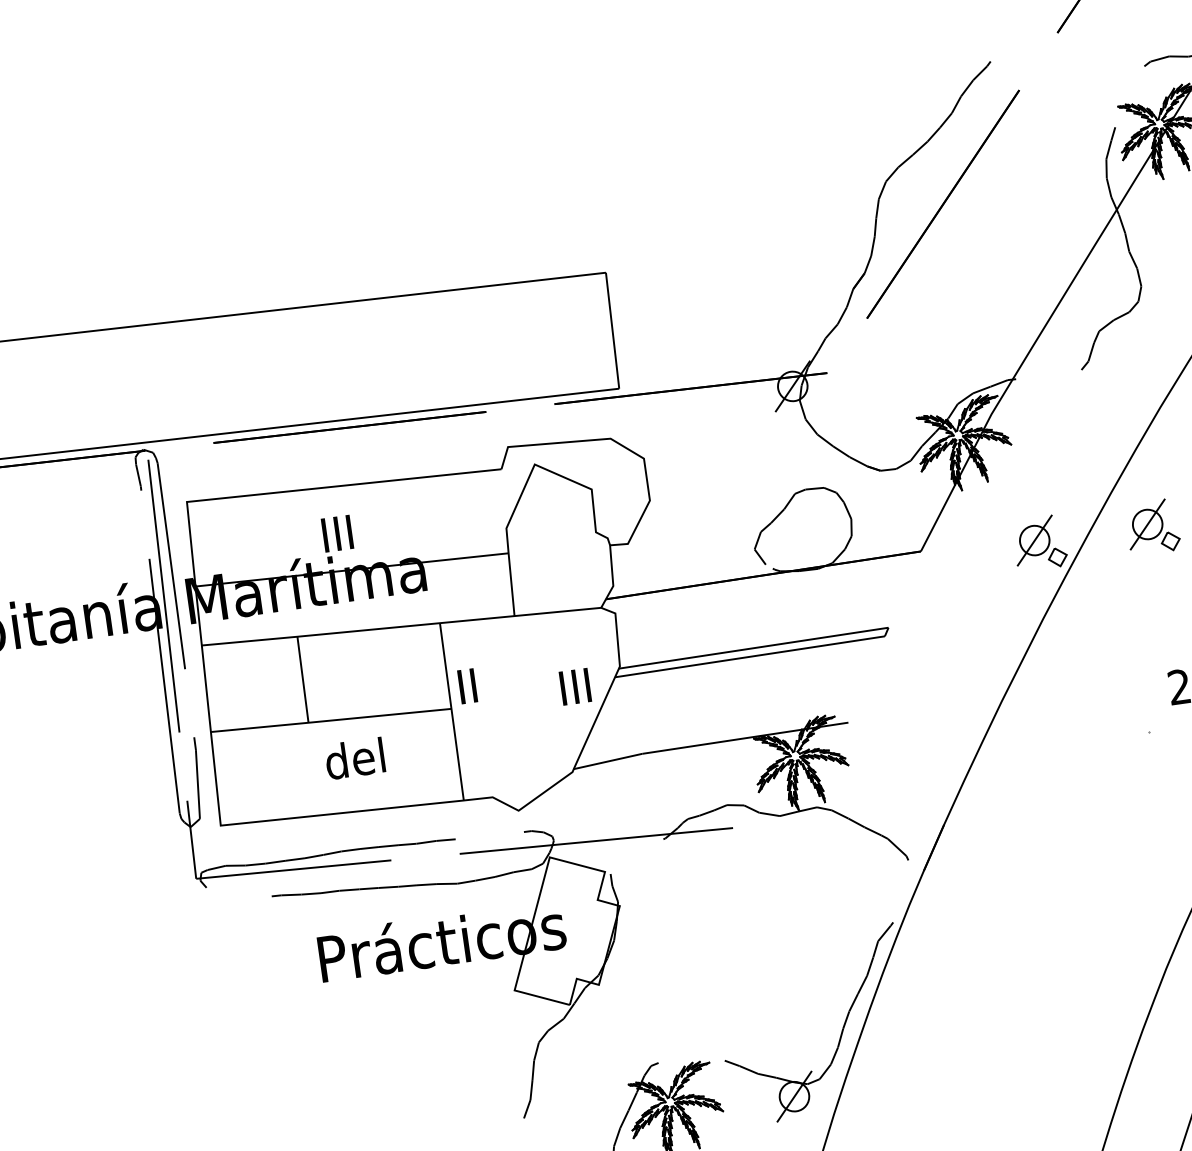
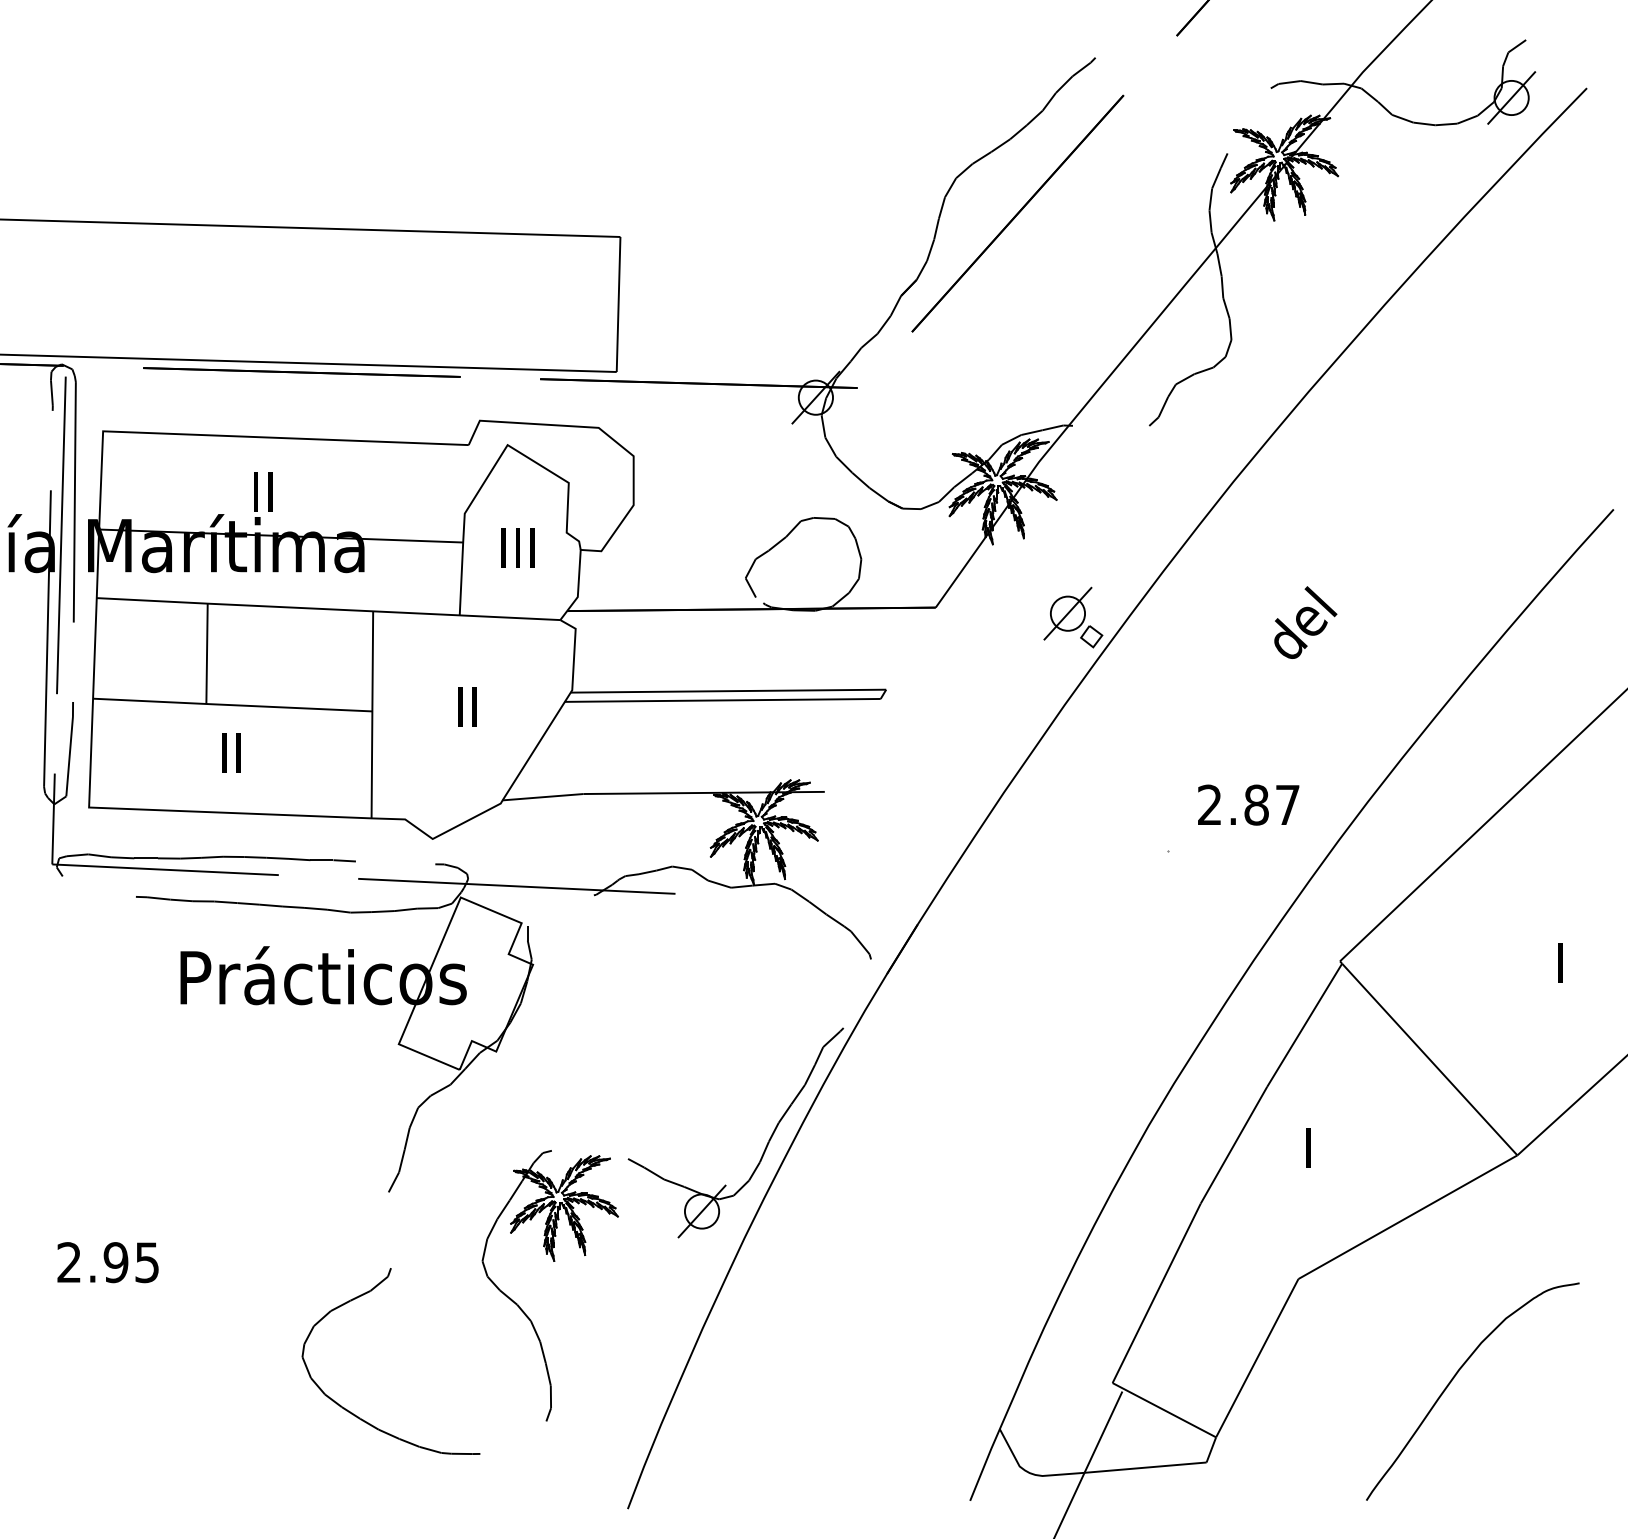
part: (1152, 527) -> (1205, 617), removed
text: (349, 531) -> (284, 491), III -> II
text: (467, 685) -> (467, 706), moved
text: (574, 686) -> (517, 547), moved
text: (354, 758) -> (253, 752), del -> II

